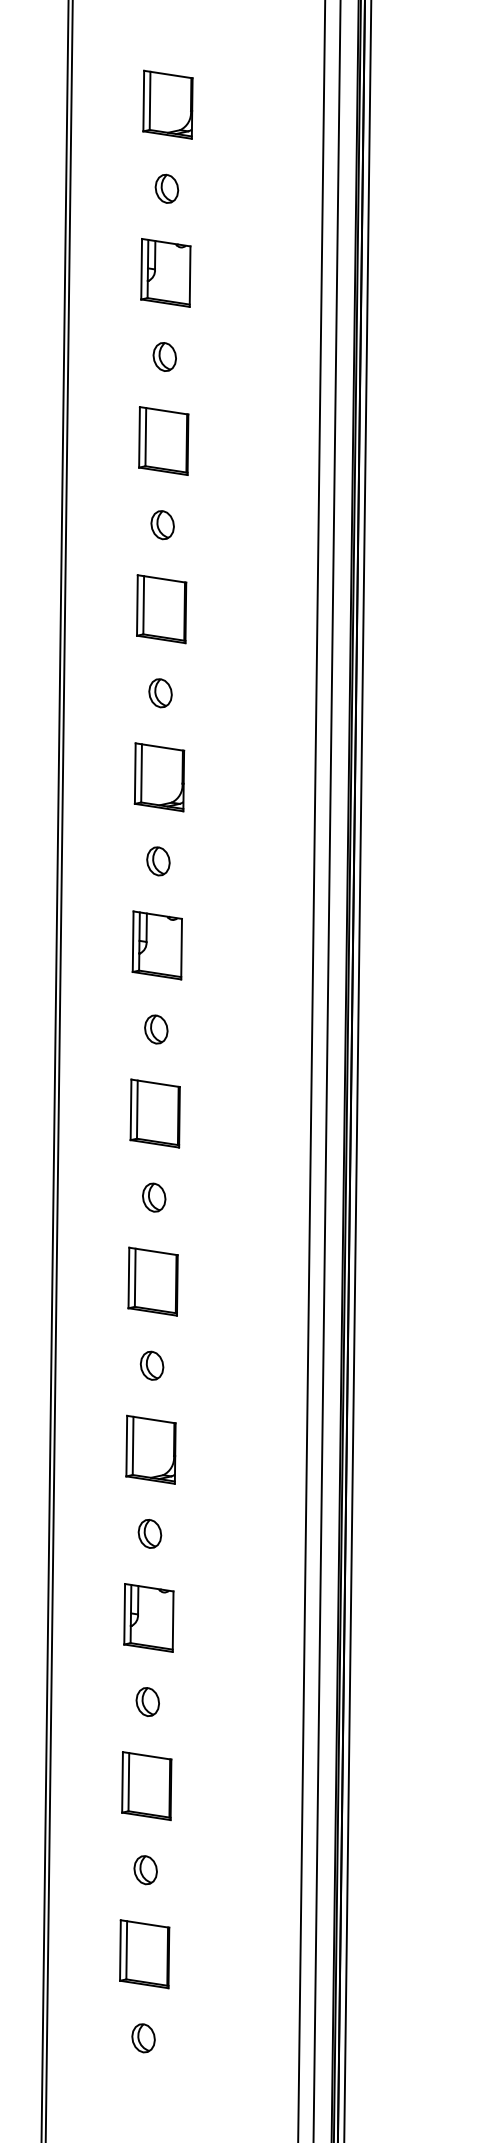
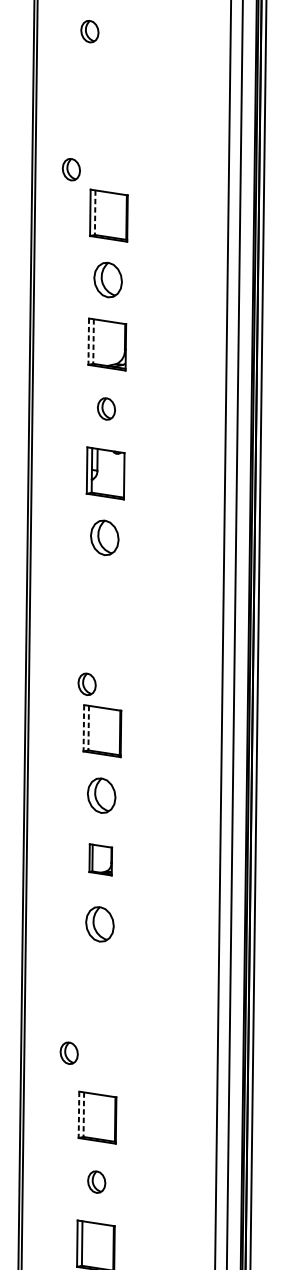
part: (164, 356) -> (89, 31), moved
part: (163, 440) -> (110, 86), removed
part: (162, 525) -> (71, 169), moved
line: (143, 605) -> (95, 212), solid -> dashed
part: (160, 693) -> (108, 280), size x1.6
line: (141, 773) -> (93, 341), solid -> dashed
line: (135, 774) -> (88, 342), solid -> dashed
part: (156, 1029) -> (105, 537), size x1.6
part: (154, 1113) -> (103, 602), removed
part: (154, 1197) -> (87, 684), moved
line: (128, 1278) -> (83, 728), solid -> dashed
line: (135, 1278) -> (88, 728), solid -> dashed
part: (151, 1365) -> (101, 795), size x1.6
part: (150, 1449) -> (100, 859), size x0.6
part: (149, 1533) -> (99, 924), size x1.6
part: (148, 1617) -> (98, 988), removed
part: (147, 1701) -> (68, 1052), moved
line: (122, 1782) -> (78, 1114), solid -> dashed
line: (128, 1782) -> (83, 1114), solid -> dashed

